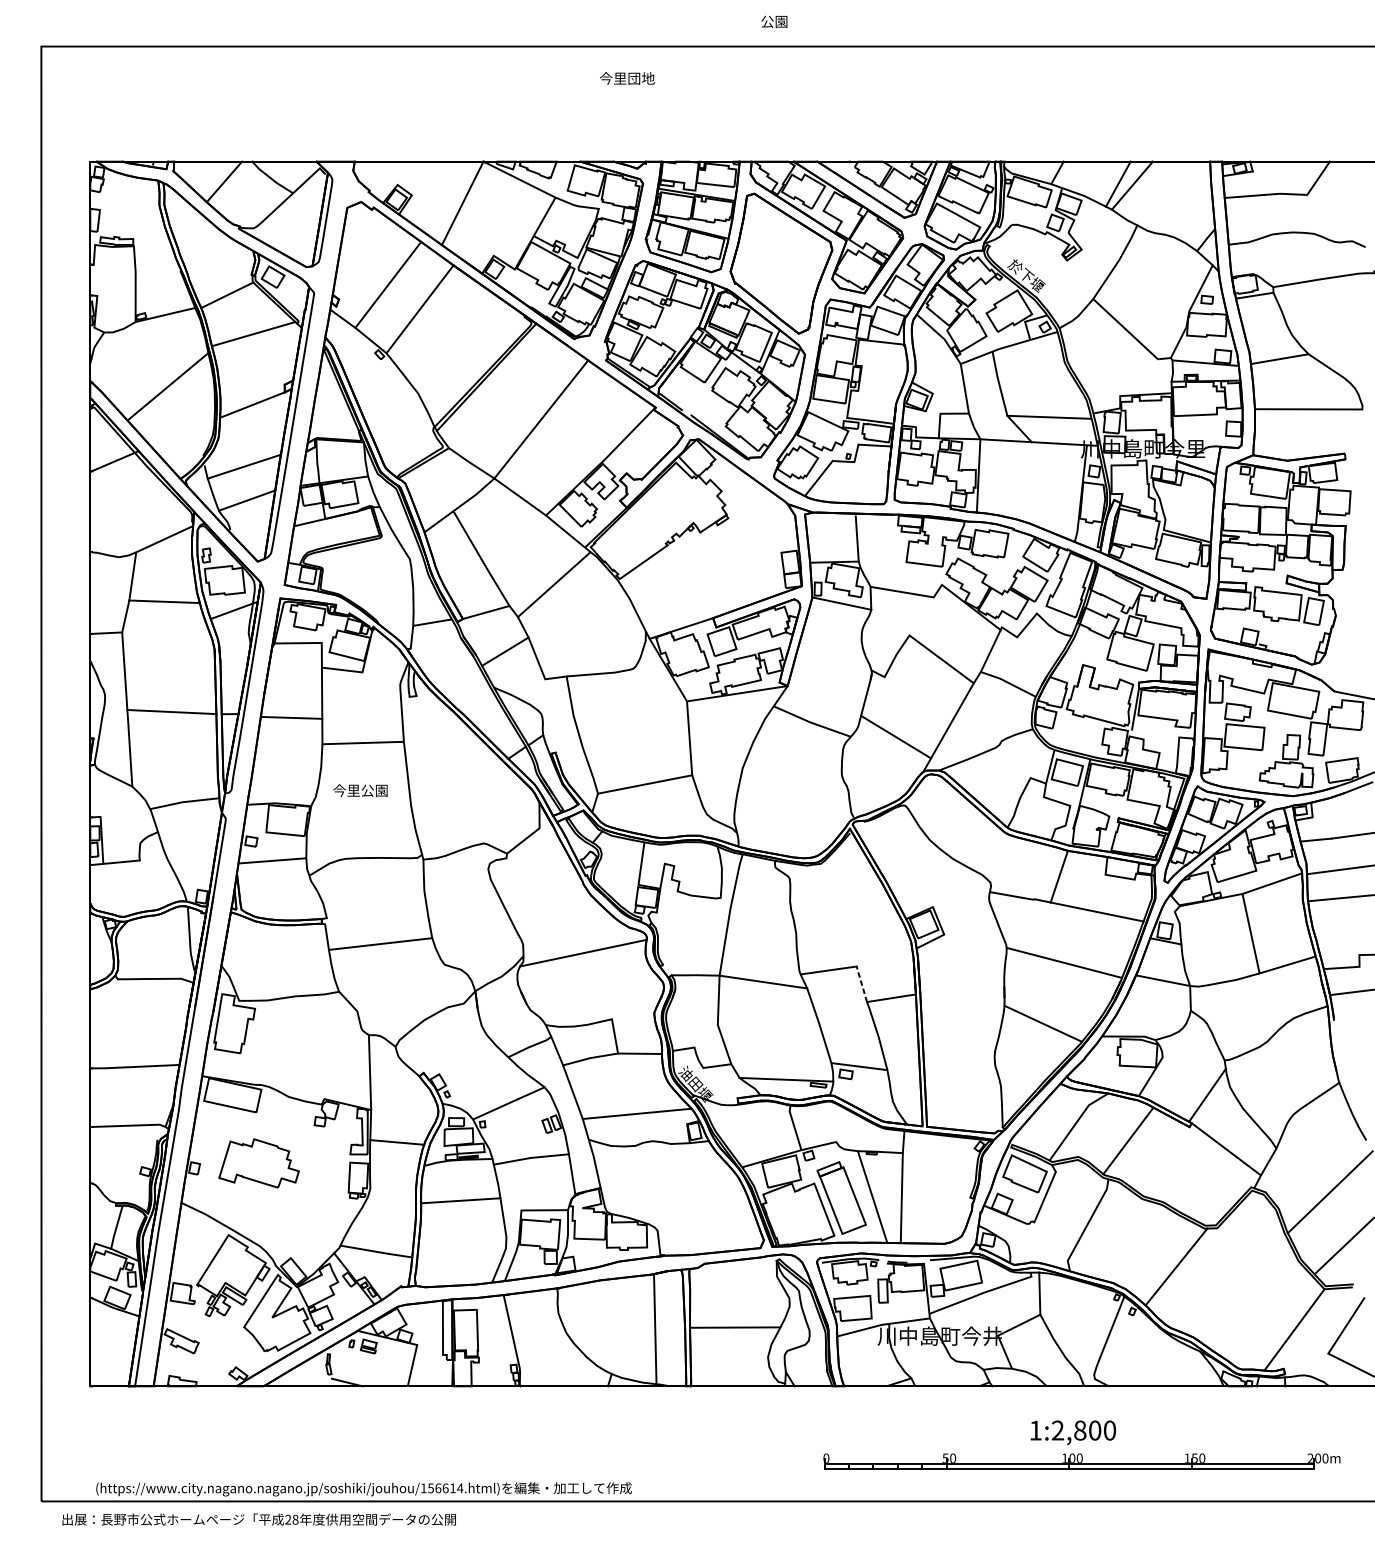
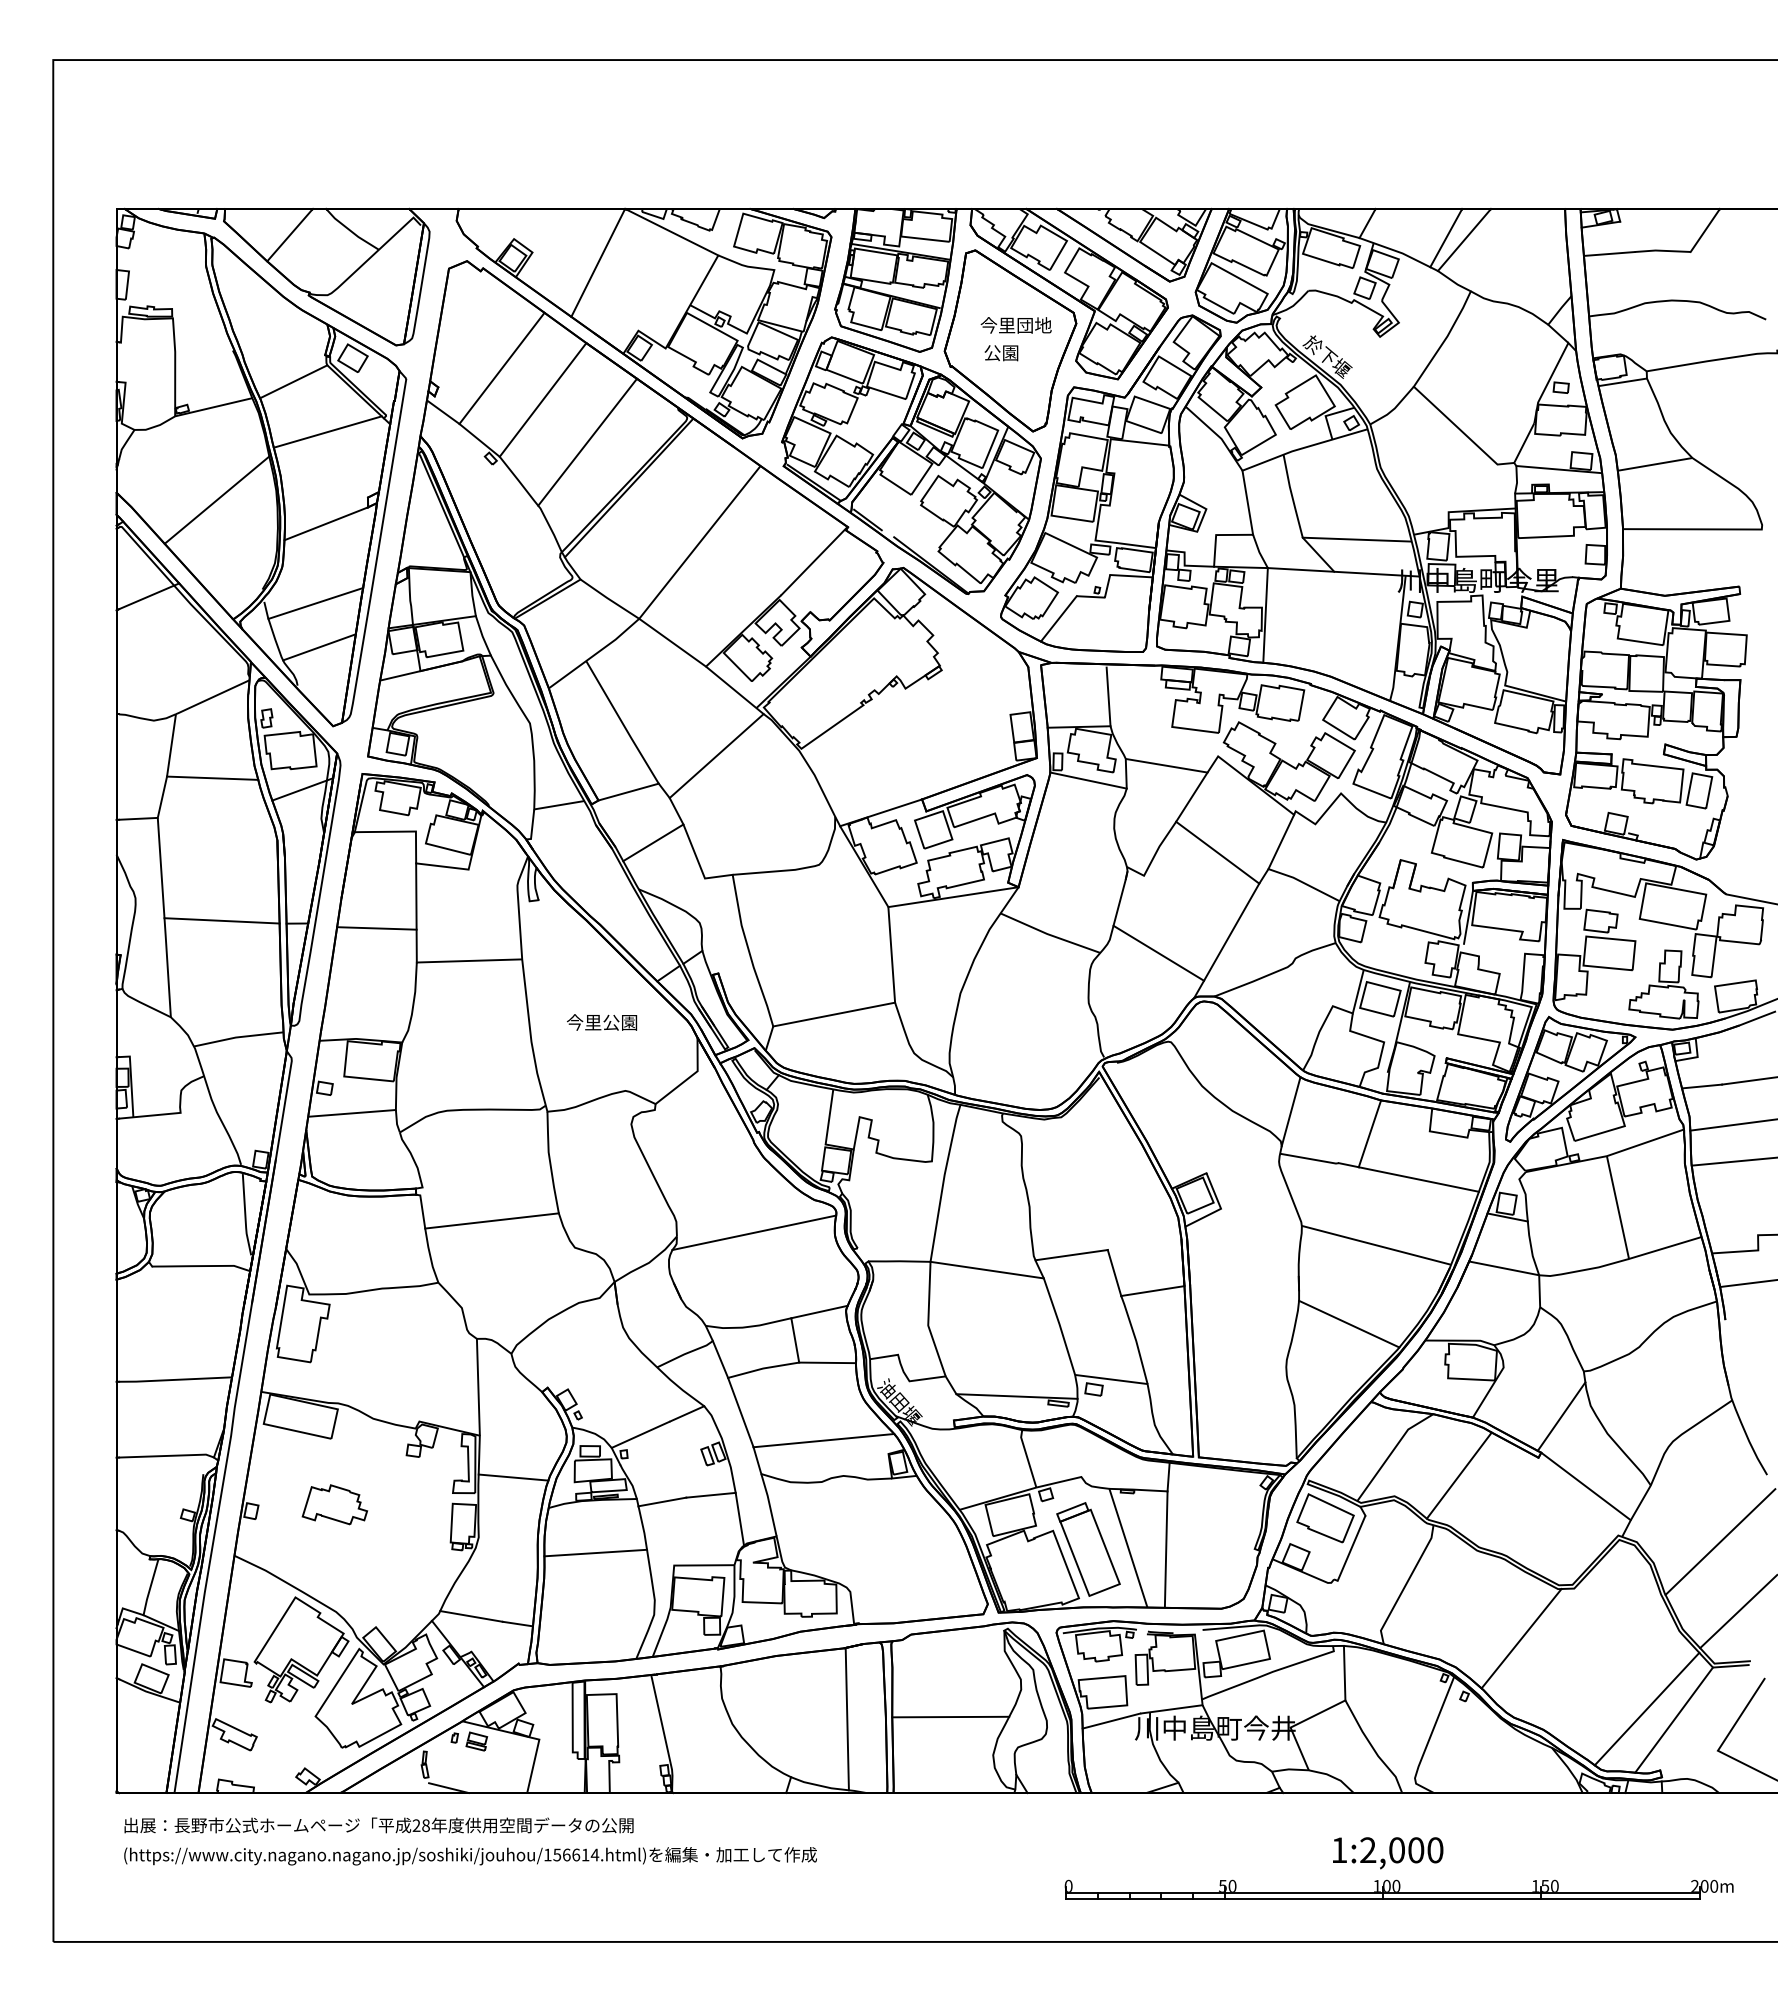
text: (774, 22) -> (1001, 353), moved
text: (626, 78) -> (1015, 325), moved
line: (454, 341) -> (587, 441), added
line: (921, 615) -> (1191, 796), added
text: (360, 790) -> (602, 1022), moved
line: (997, 859) -> (1290, 1111), added
line: (861, 984) -> (1114, 1273), dashed -> solid
line: (633, 1014) -> (819, 1311), added
part: (258, 1163) -> (334, 1504), size x0.62
line: (1273, 1320) -> (1646, 1708), added
text: (1080, 1430) -> (1397, 1850), 1:2,800 -> 1:2,000
text: (363, 1489) -> (470, 1856), moved
text: (258, 1519) -> (378, 1825), moved

